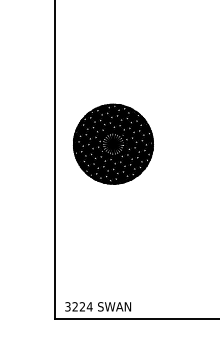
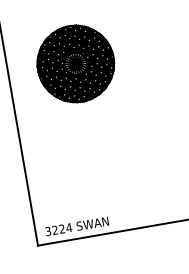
part: (112, 143) -> (74, 63), moved

